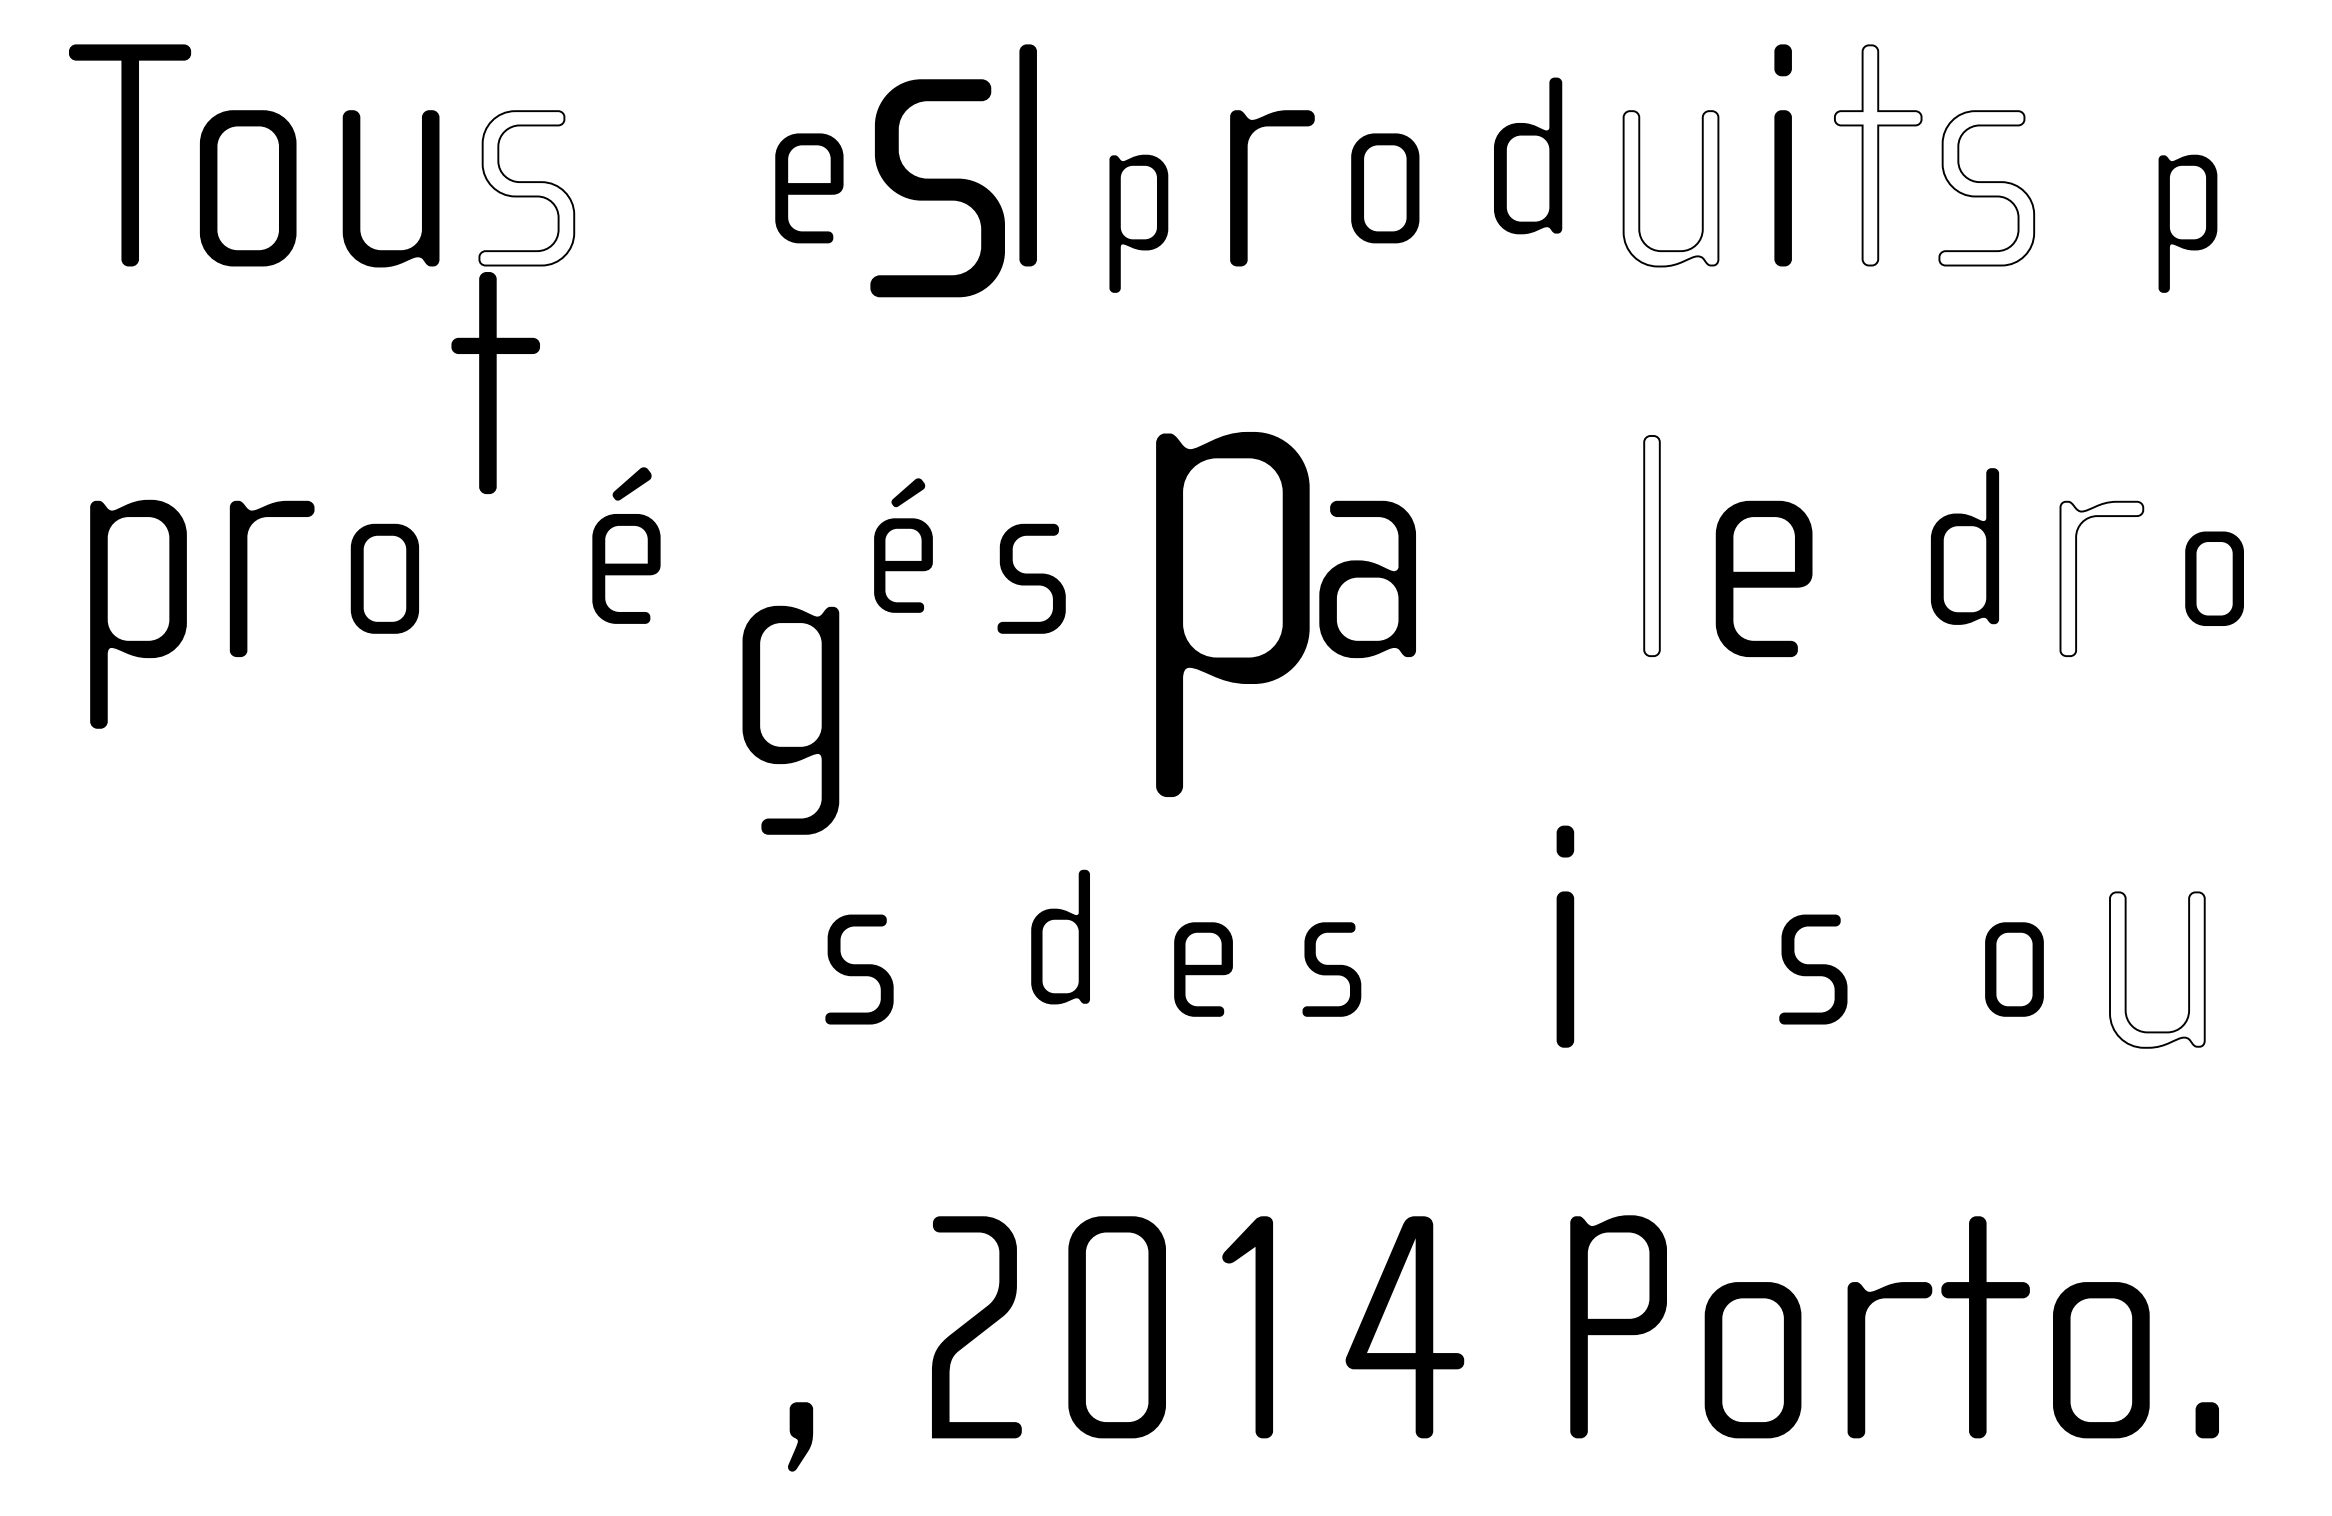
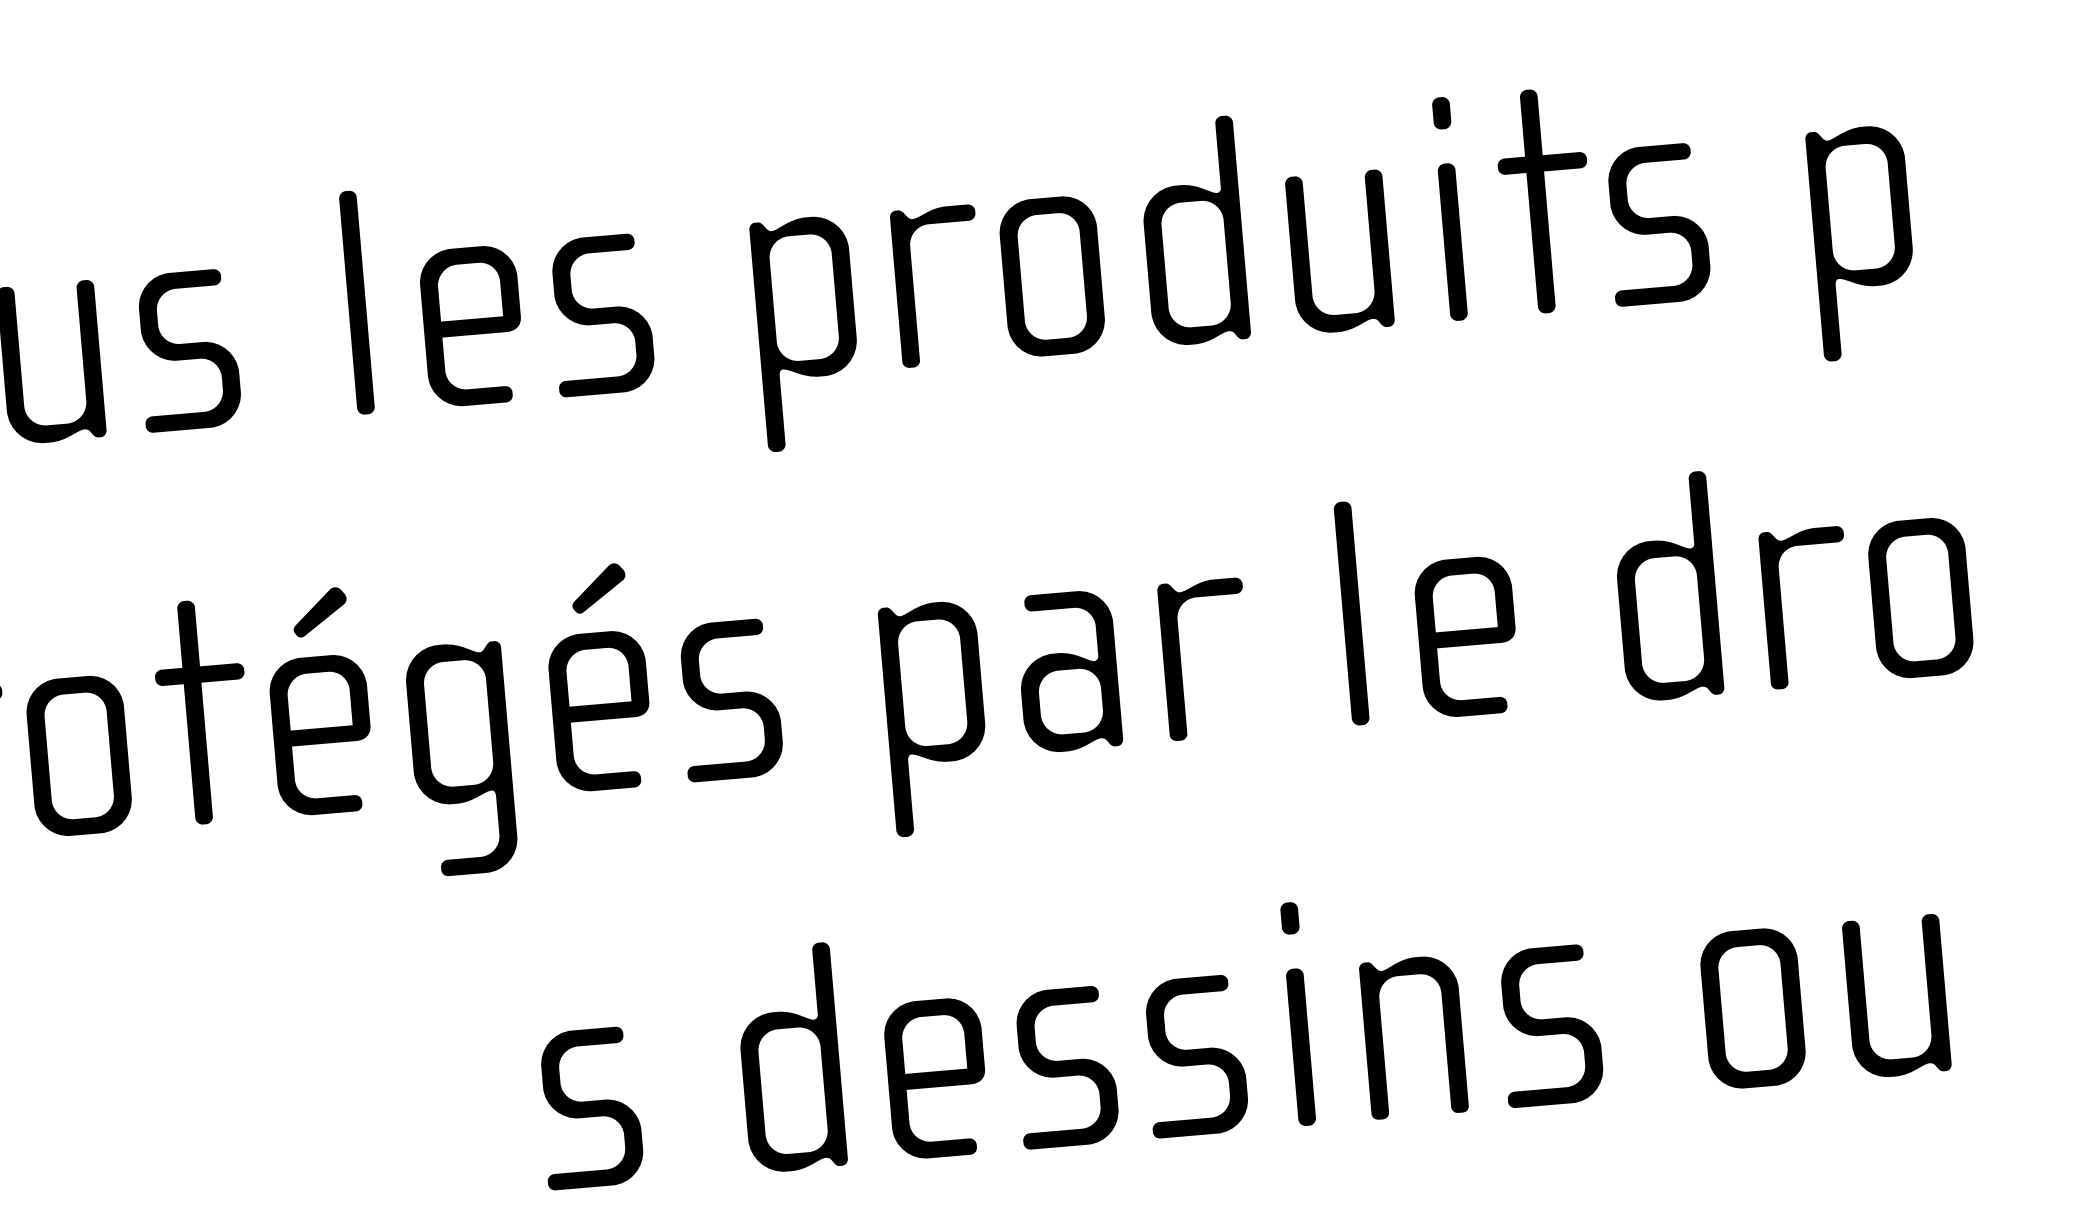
part: (1027, 155) -> (356, 302), moved
part: (1527, 155) -> (1192, 231), size x1.43
fill: (1877, 155) -> (1544, 200), added
fill: (526, 188) -> (187, 350), added
part: (809, 188) -> (472, 326), size x1.43
part: (937, 188) -> (601, 315), size x0.71
part: (1385, 188) -> (1052, 276), size x1.43
fill: (1670, 188) -> (1339, 252), added
fill: (1986, 188) -> (1657, 224), added
part: (1138, 223) -> (806, 333), size x1.67
part: (2187, 223) -> (1862, 242), size x1.67
part: (495, 382) -> (202, 711), moved
part: (626, 545) -> (319, 701), size x1.43
part: (903, 545) -> (598, 677), size x1.67
fill: (1651, 545) -> (1351, 612), added
part: (1964, 546) -> (1666, 586), size x1.43
part: (384, 578) -> (78, 755), size x1.43
part: (1031, 578) -> (729, 699), size x1.43
part: (1479, 578) -> (1180, 661), added
fill: (2101, 578) -> (1806, 607), added
part: (2214, 578) -> (1920, 597), size x1.67
part: (1232, 613) -> (935, 717), size x0.62
part: (790, 719) -> (461, 758), moved
part: (1060, 936) -> (789, 1057), size x1.67
part: (1646, 968) -> (1382, 1039), added
part: (859, 969) -> (590, 1108), size x1.43
part: (1203, 969) -> (936, 1078), size x1.67
part: (1331, 969) -> (1065, 1067), size x1.67
part: (1460, 969) -> (1195, 1056), added
part: (1813, 969) -> (1550, 1025), size x1.43
part: (2014, 969) -> (1753, 1008), size x1.67
fill: (2156, 969) -> (1895, 996), added

